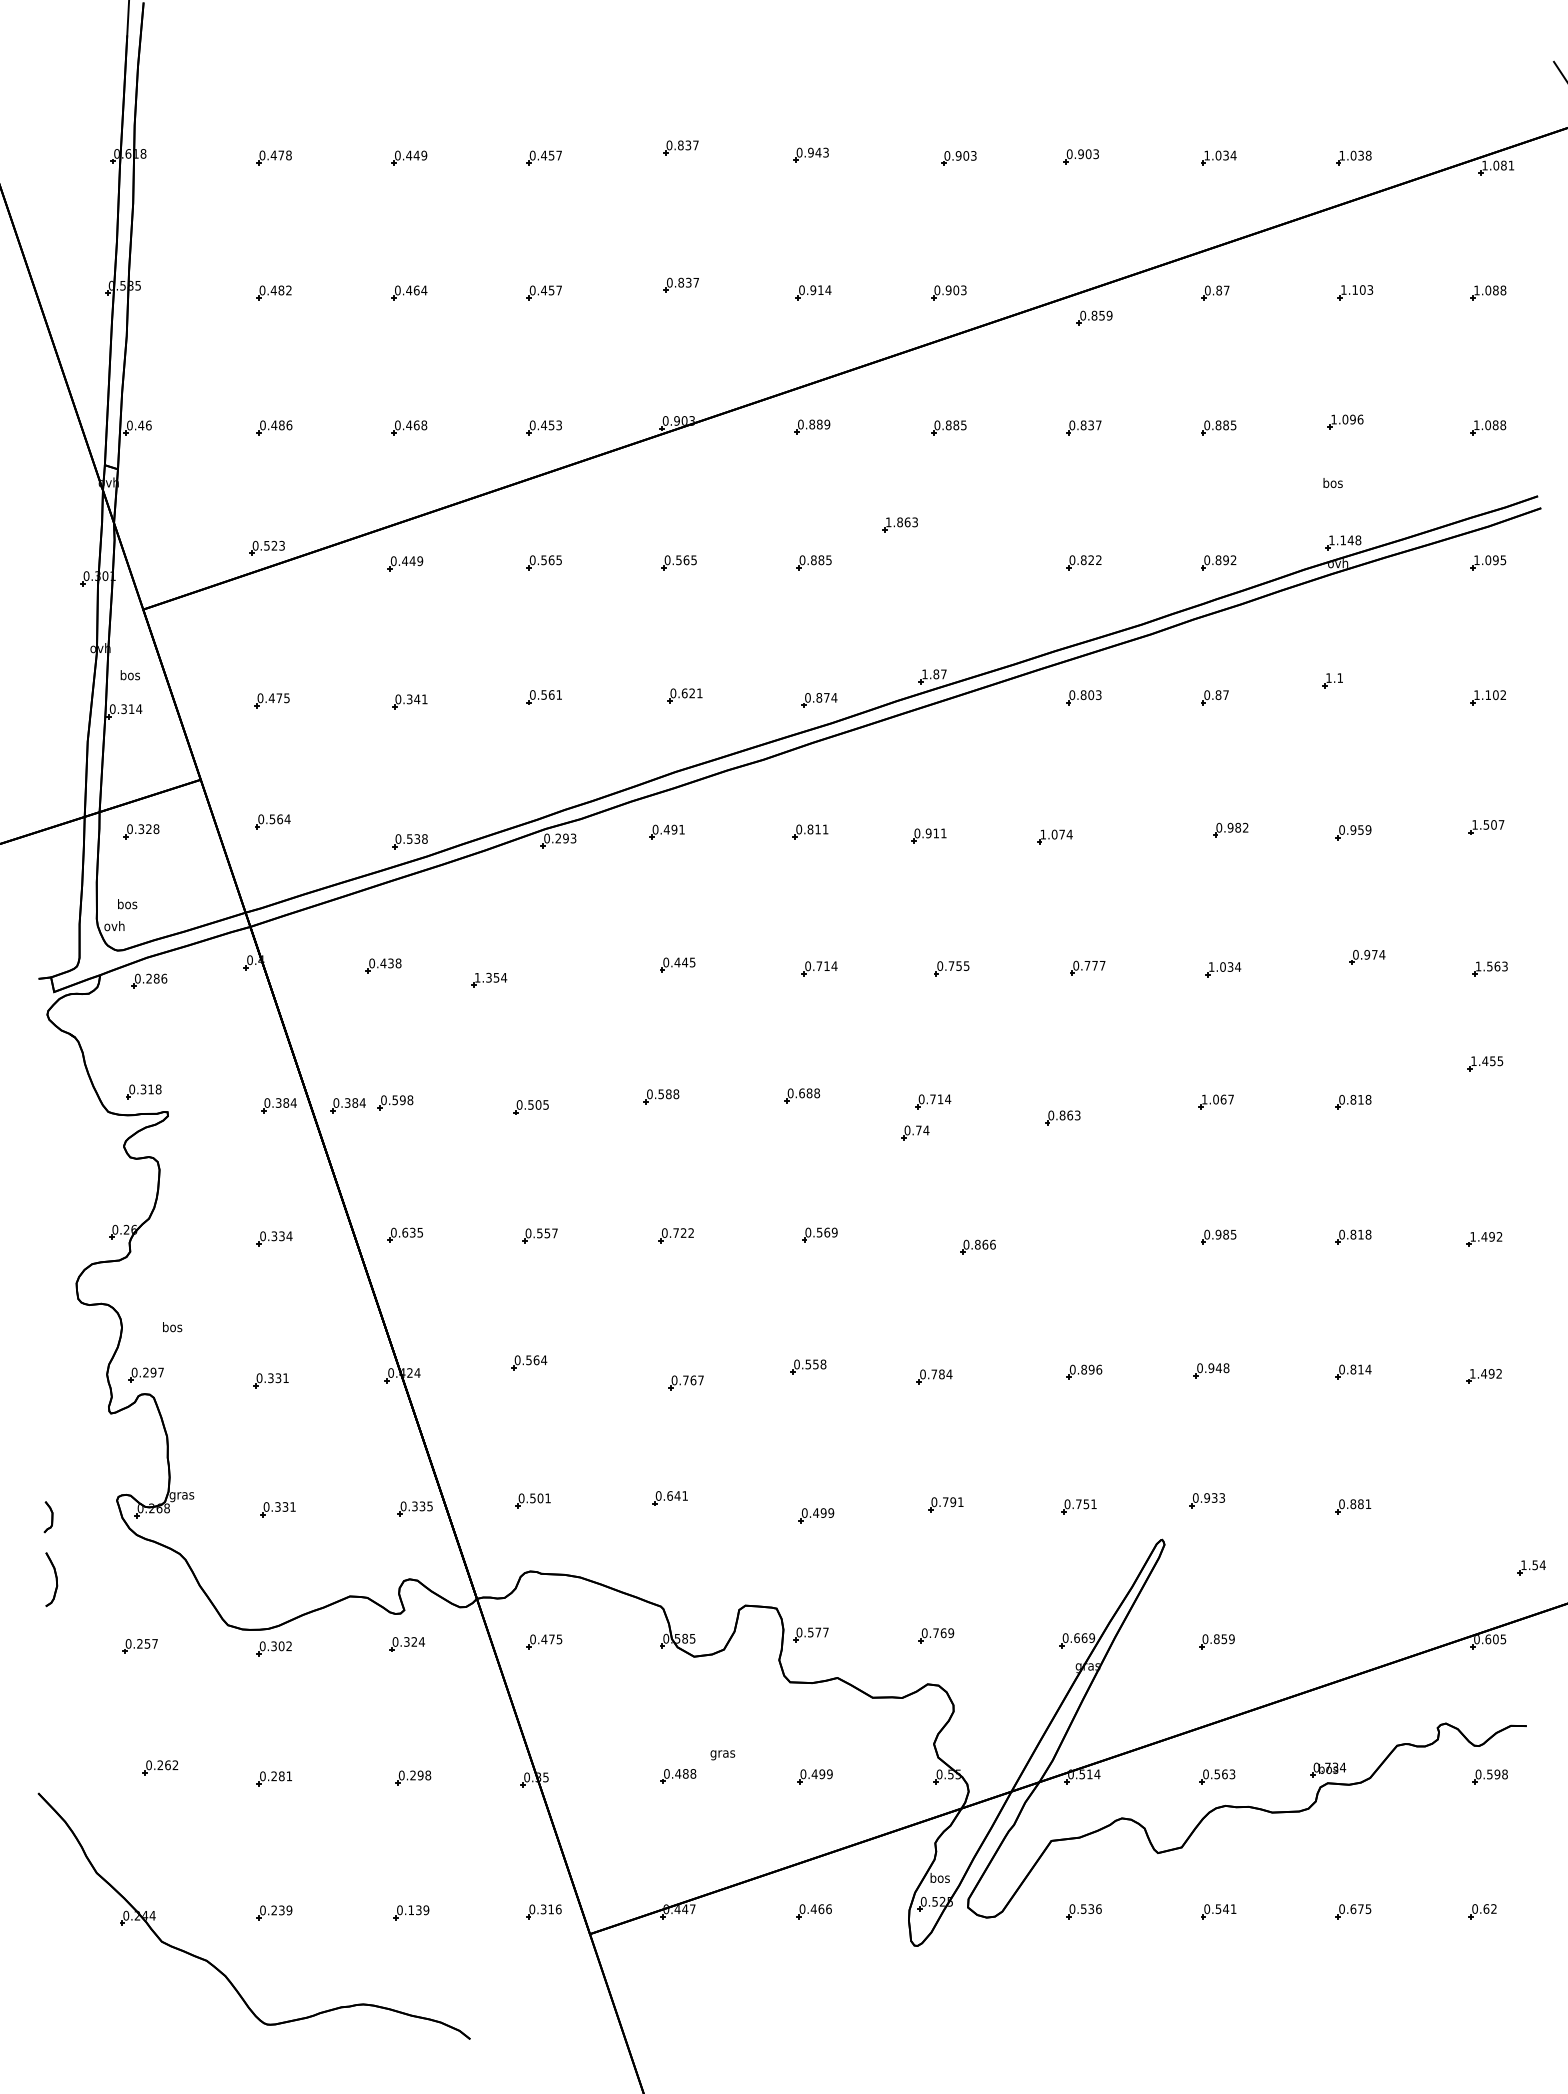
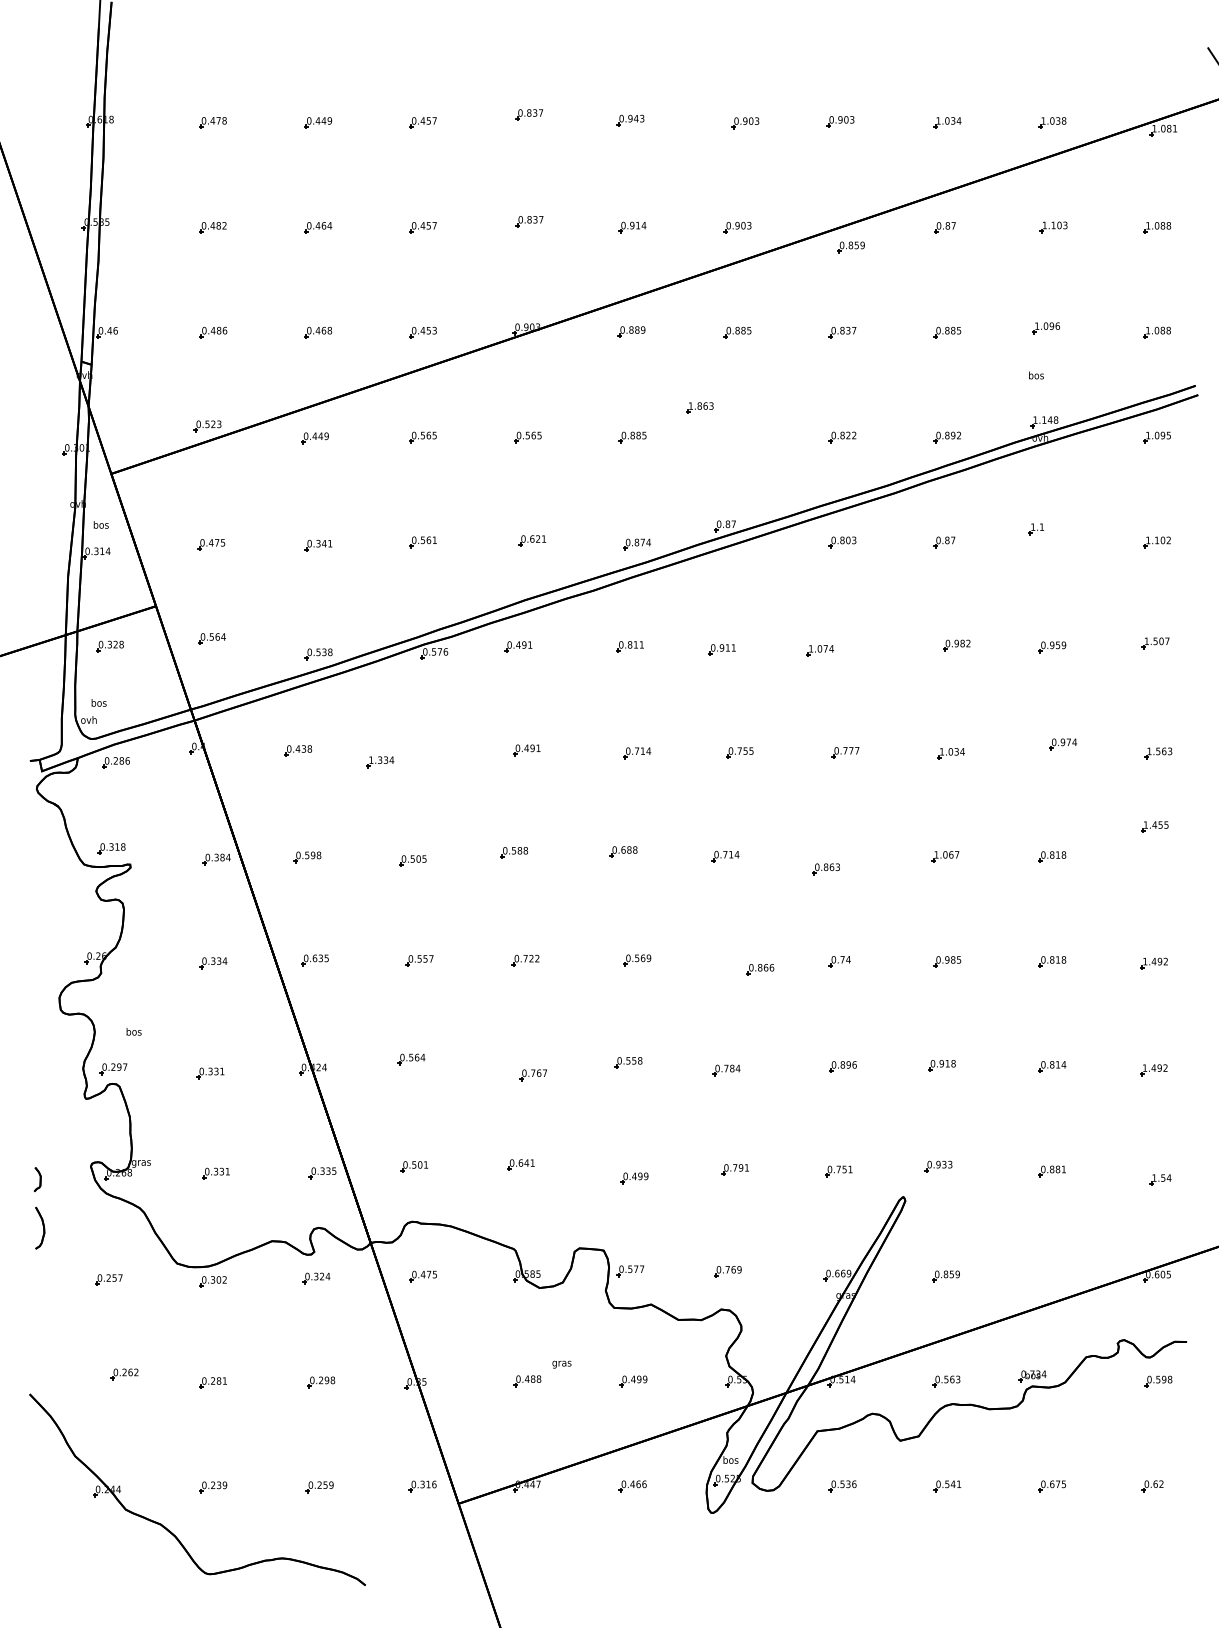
text: (924, 674) -> (718, 524), 1.87 -> 0.87
text: (565, 838) -> (439, 651), 0.293 -> 0.576
text: (688, 962) -> (535, 748), 0.445 -> 0.491
text: (496, 976) -> (385, 759), 1.354 -> 1.334
part: (347, 1105) -> (270, 859), removed
part: (915, 1132) -> (840, 961), moved
text: (1218, 1367) -> (947, 1063), 0.948 -> 0.918
part: (1531, 1567) -> (1160, 1179), moved
text: (414, 1909) -> (322, 1484), 0.139 -> 0.259

